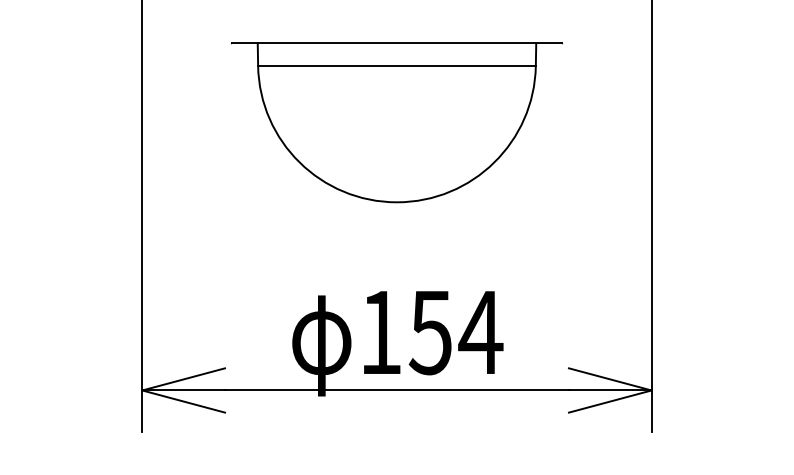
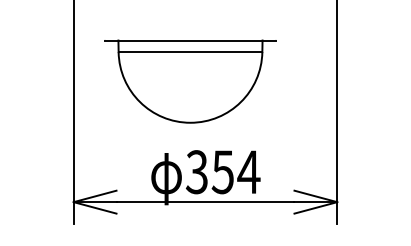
part: (397, 122) -> (190, 81), moved
text: (379, 333) -> (196, 172), 154 -> 354

